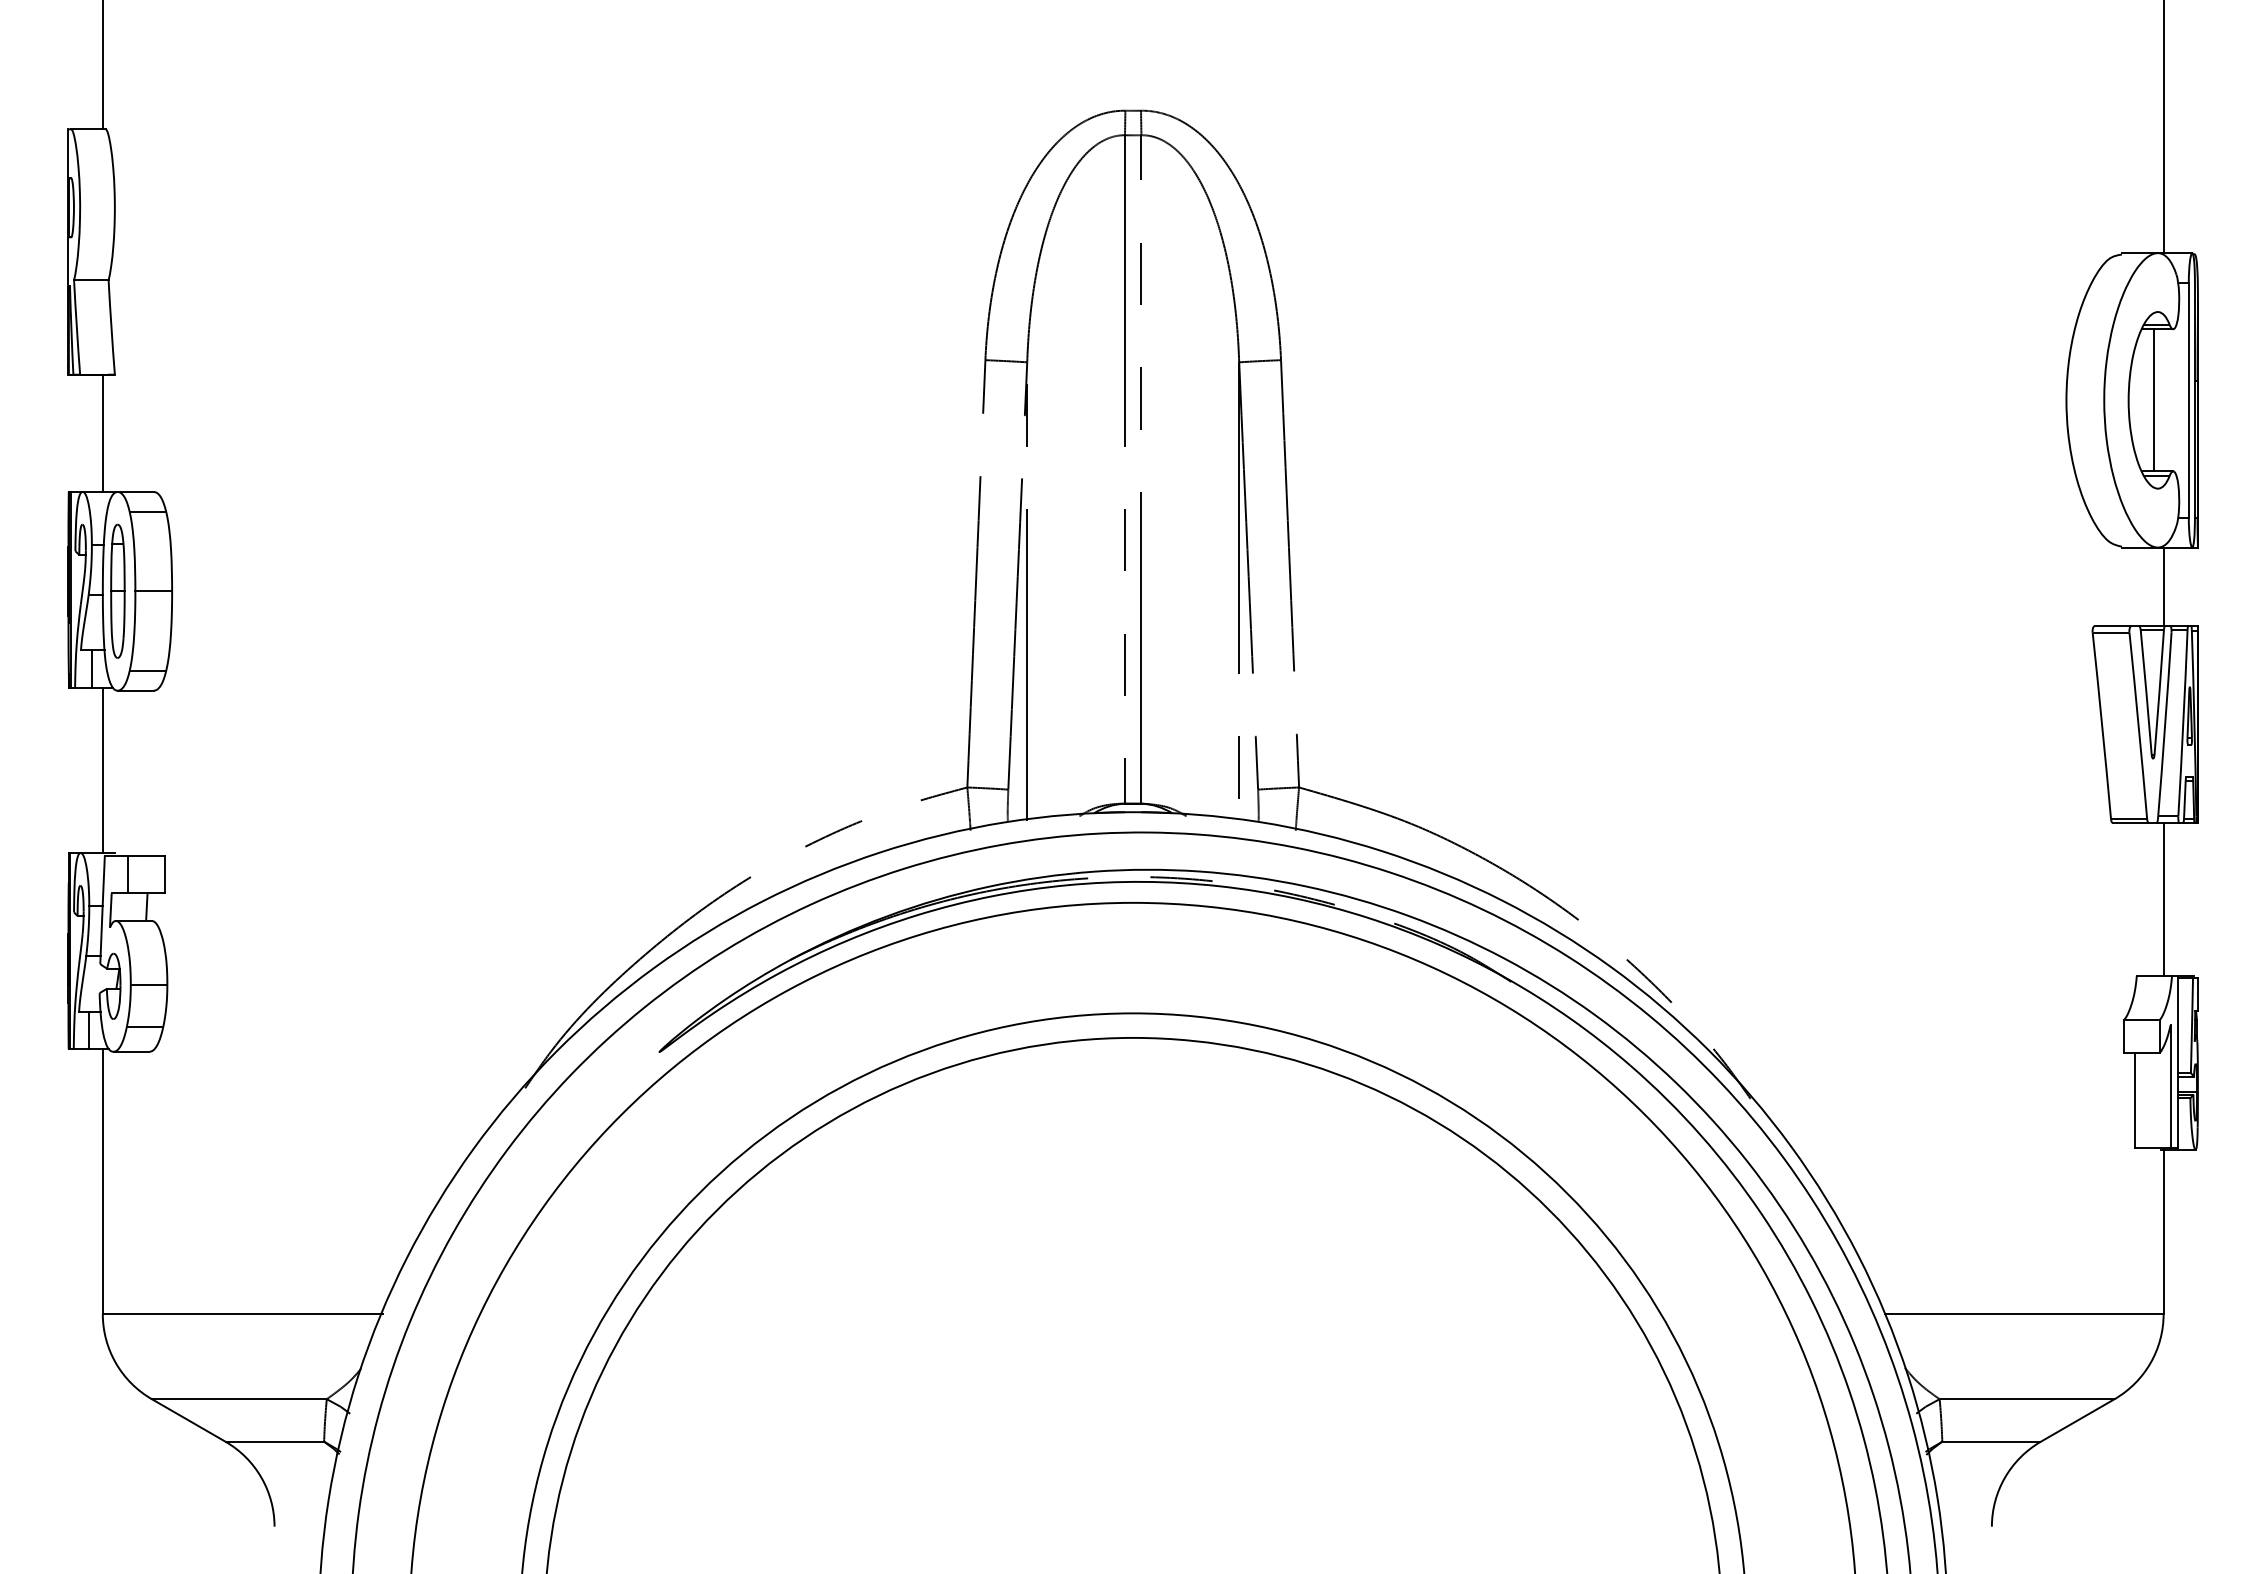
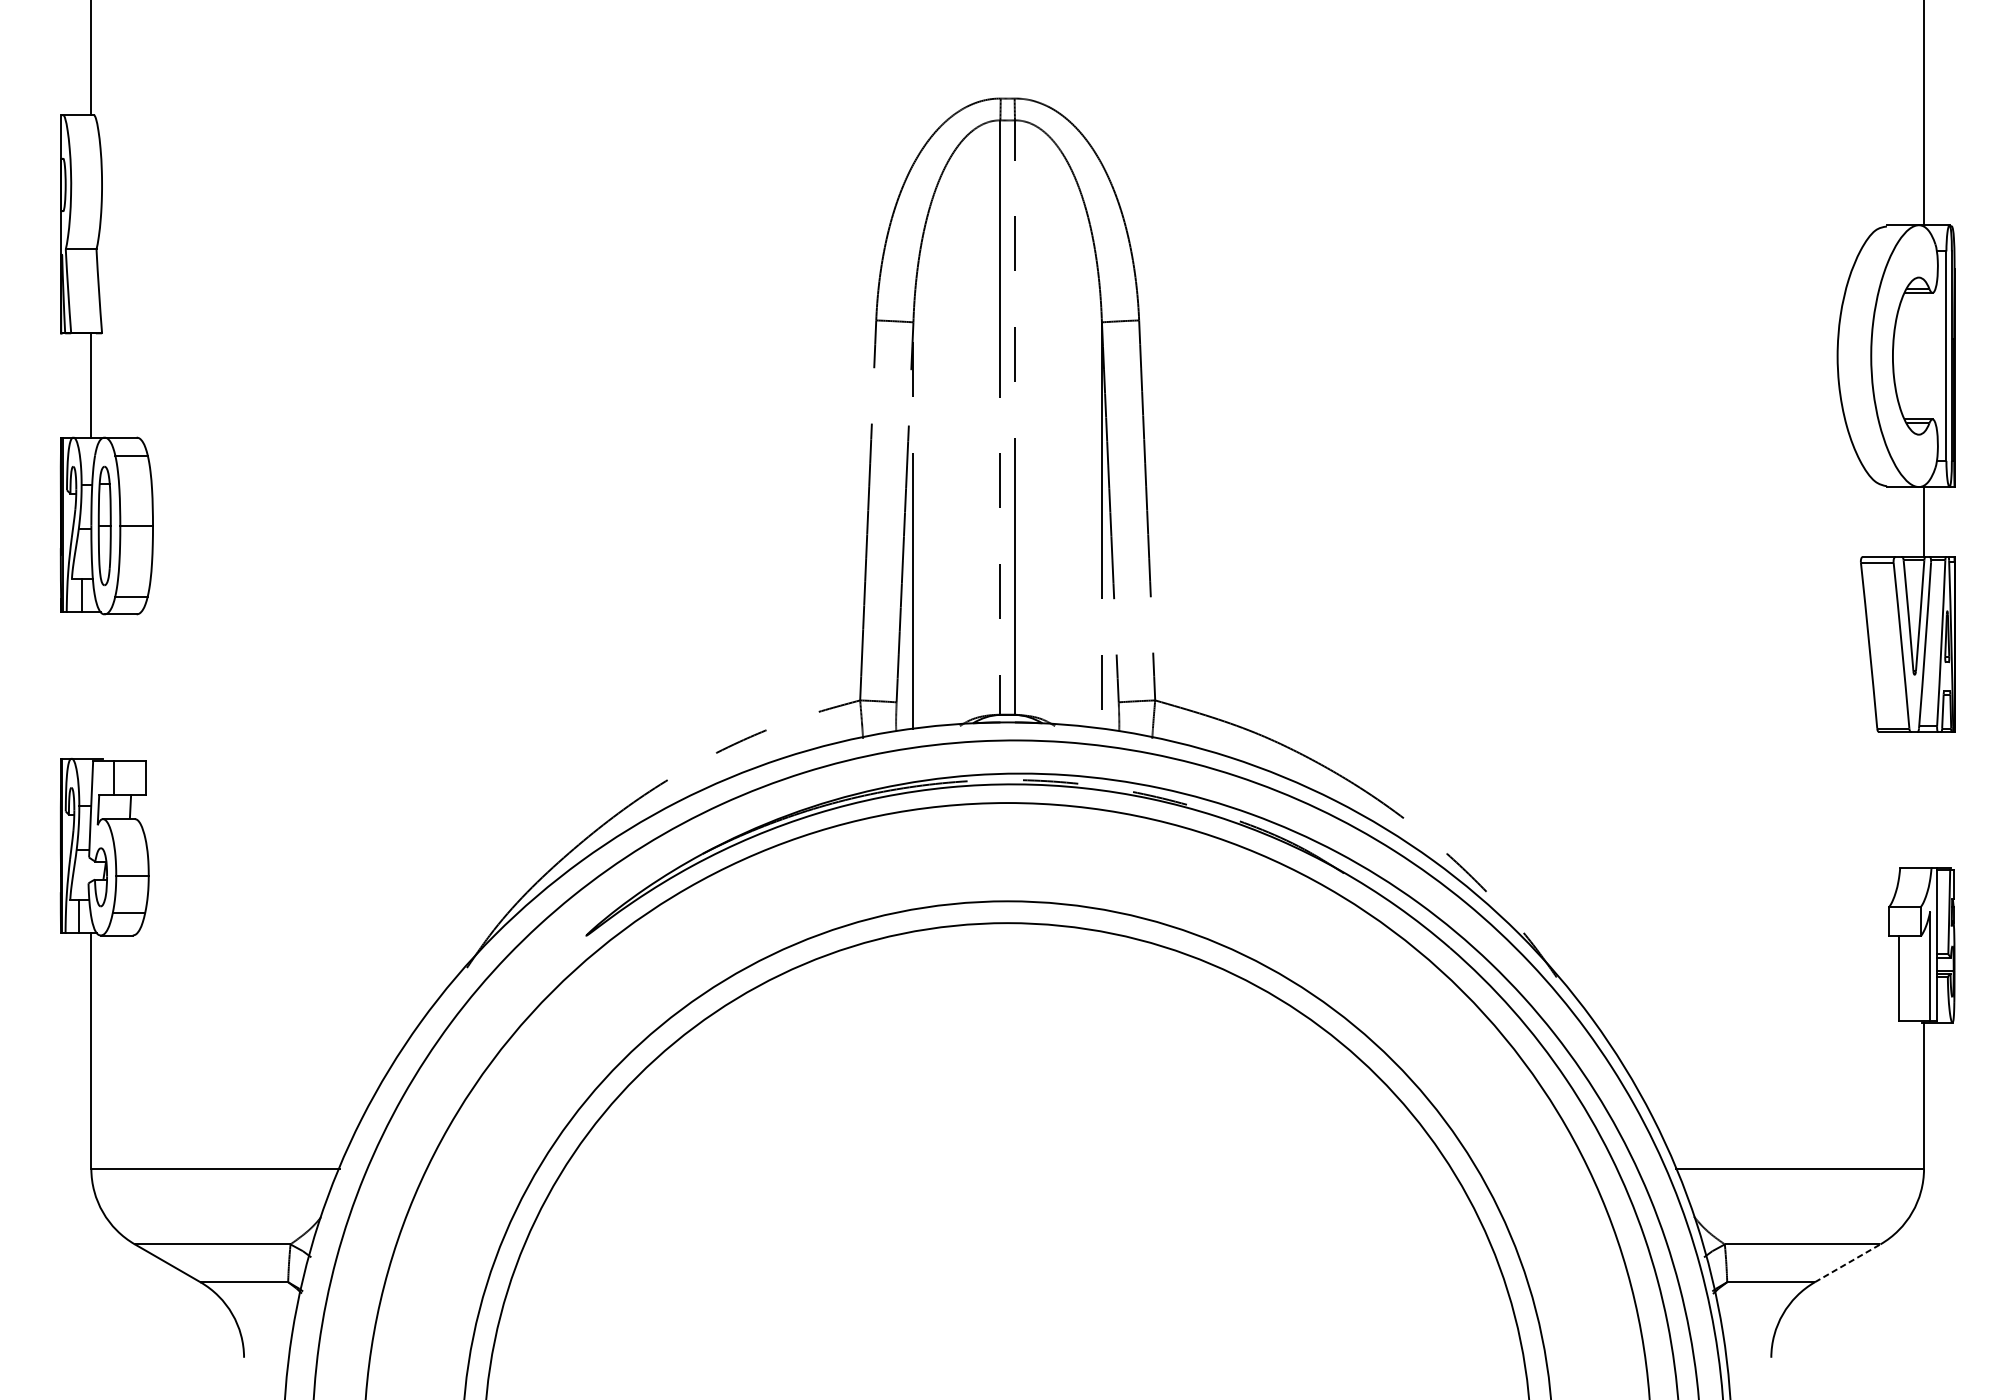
line: (2154, 400) -> (1915, 356), removed
line: (102, 770) -> (91, 685), removed
line: (2163, 898) -> (1923, 799), removed
line: (2078, 1420) -> (1848, 1263), solid -> dashed

